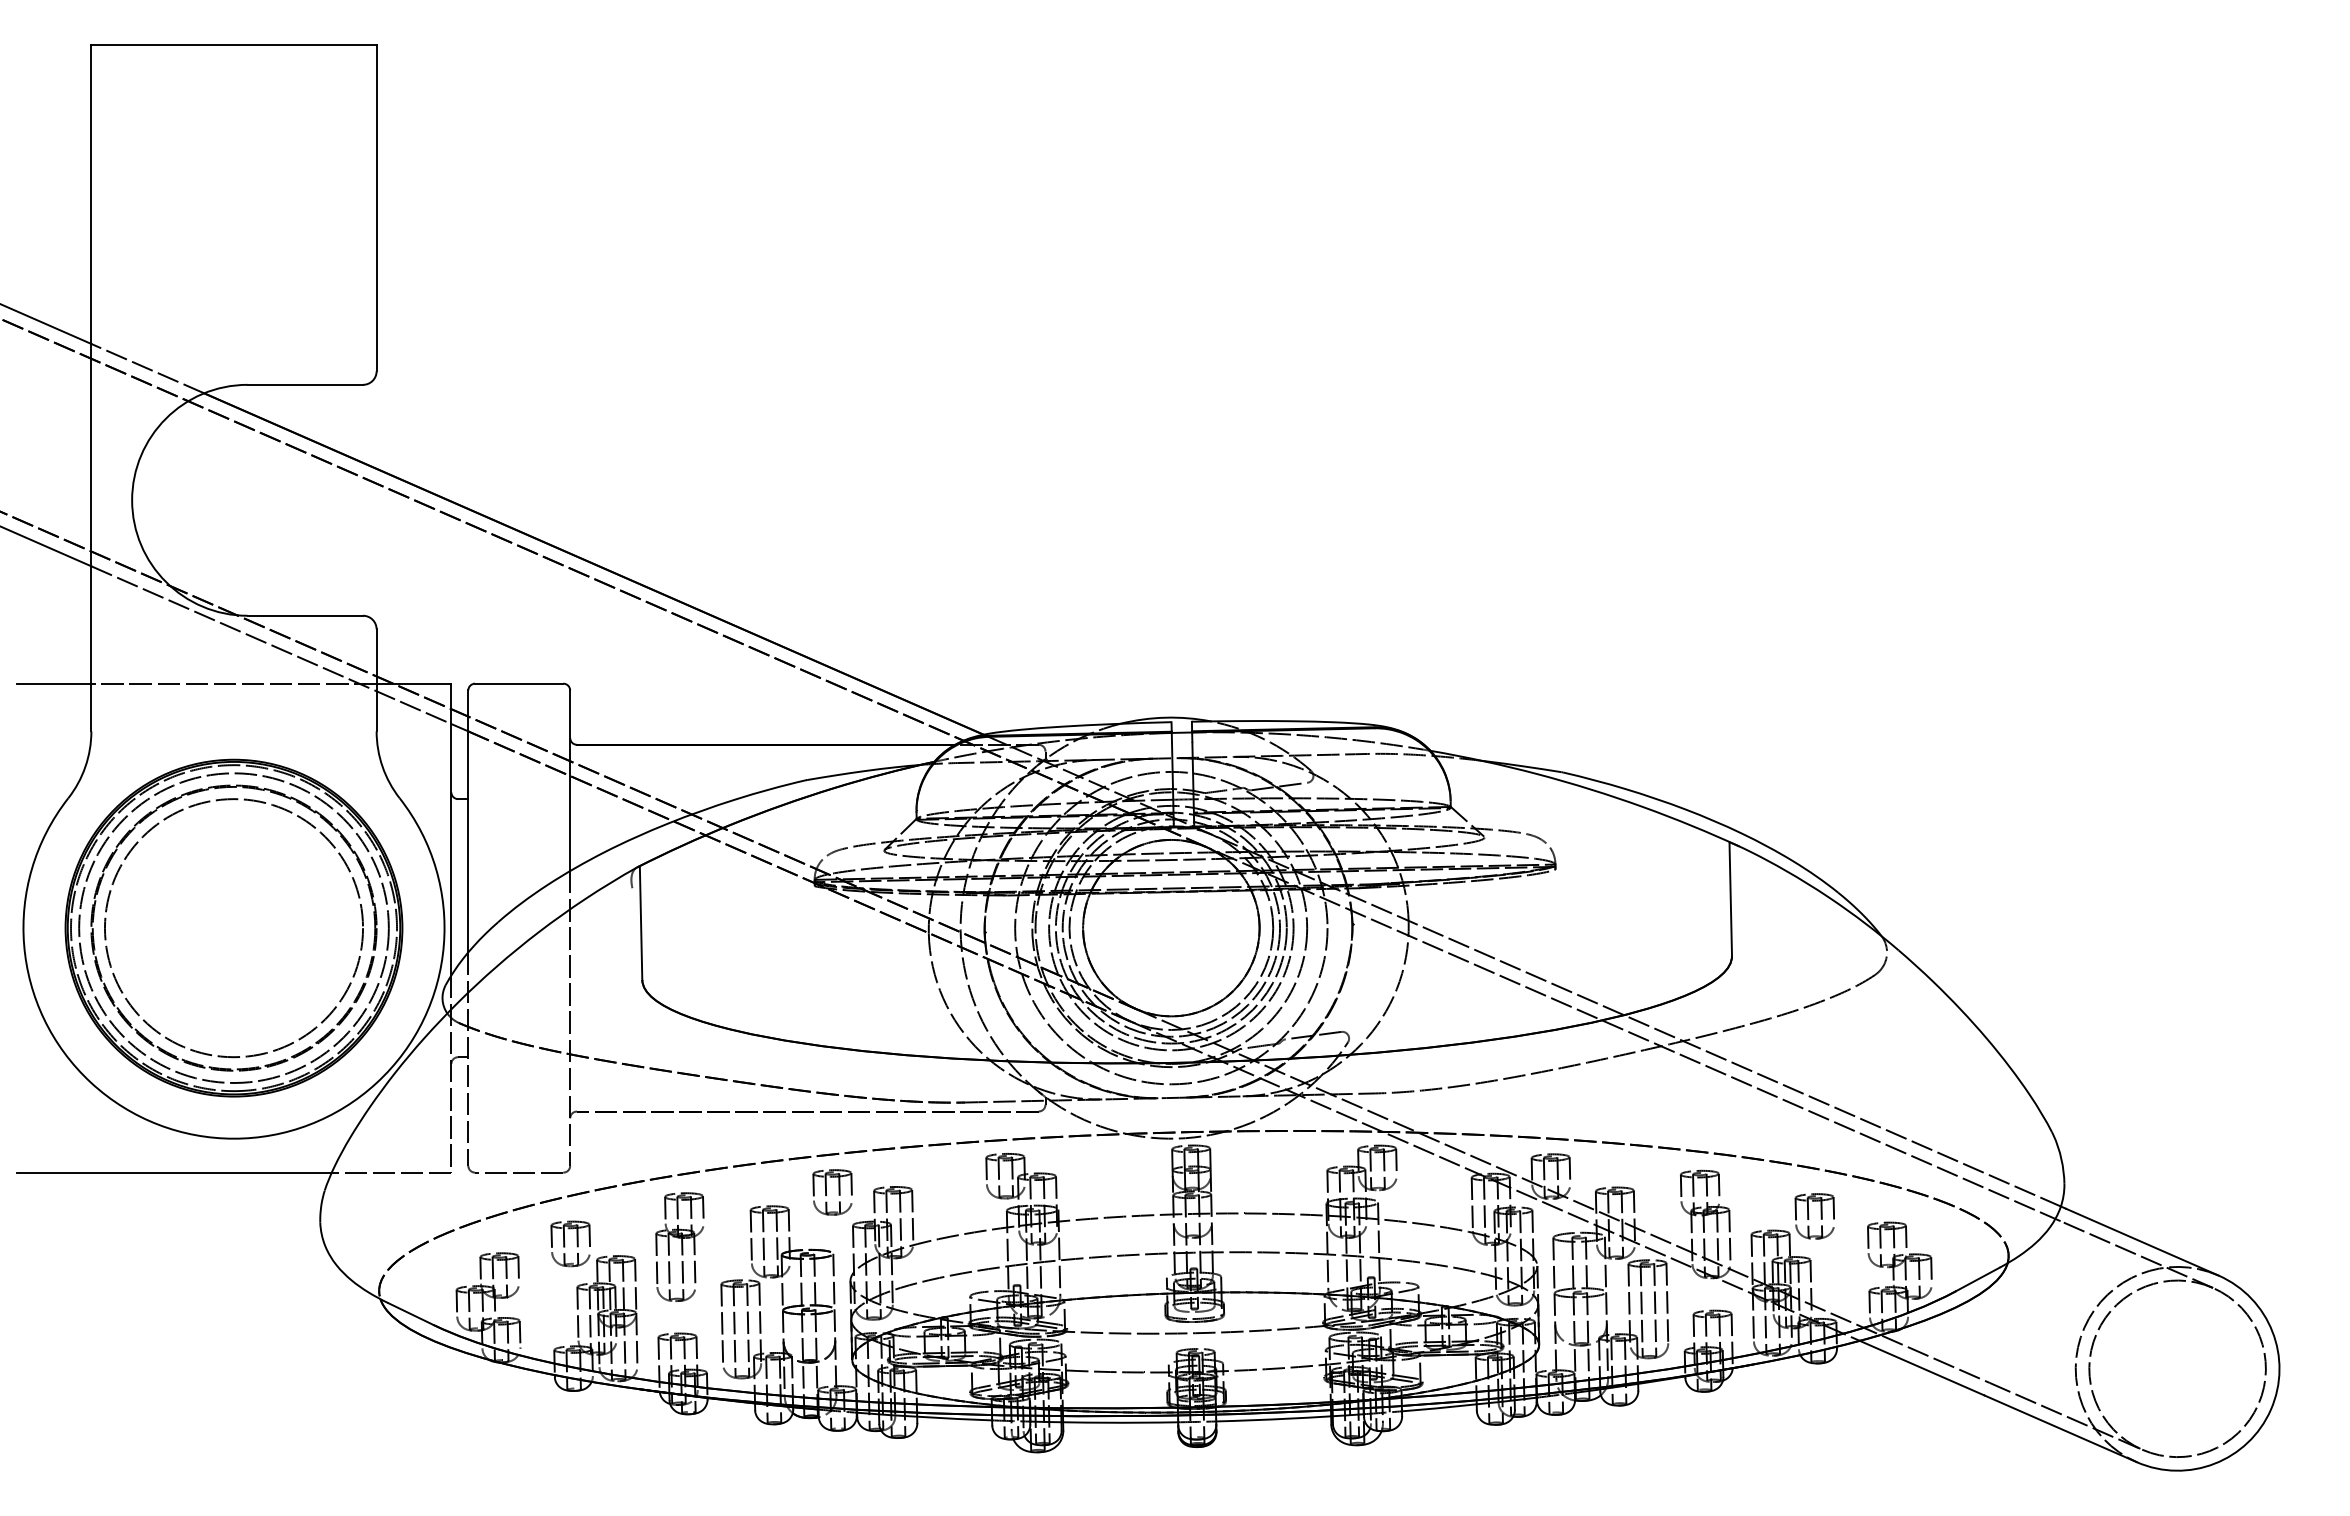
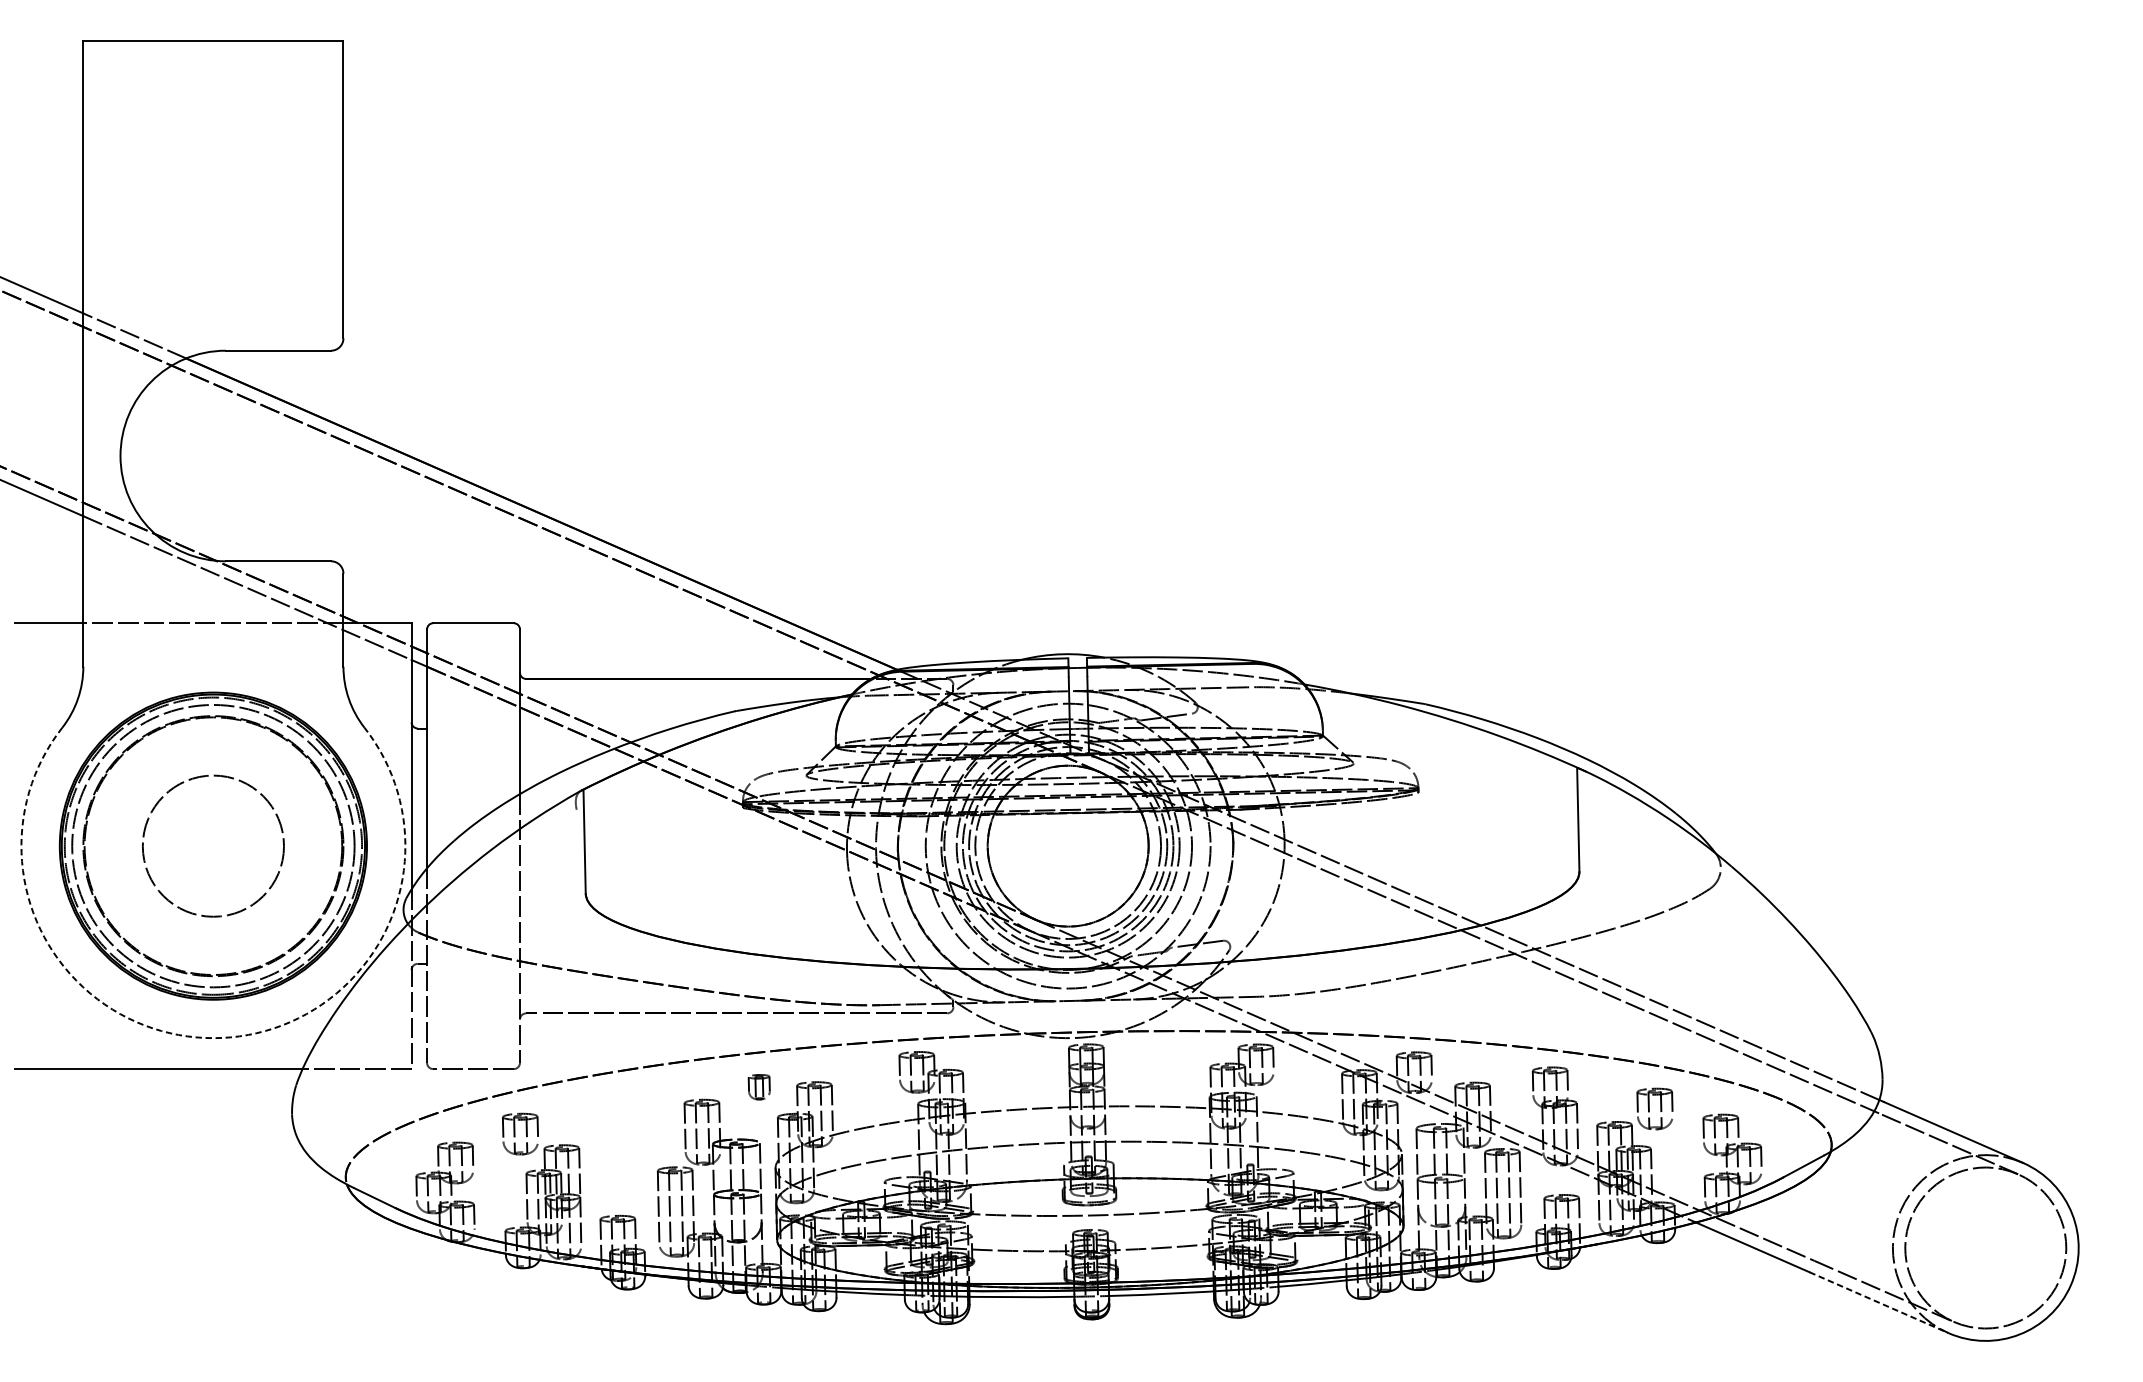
circle: (233, 928) -> (212, 846), size x0.6
arc: (234, 1138) -> (213, 1037), solid -> dashed
part: (832, 1192) -> (759, 1087), size x0.6
part: (679, 1246) -> (619, 1136), removed
line: (2060, 1428) -> (1878, 1302), solid -> dashed

